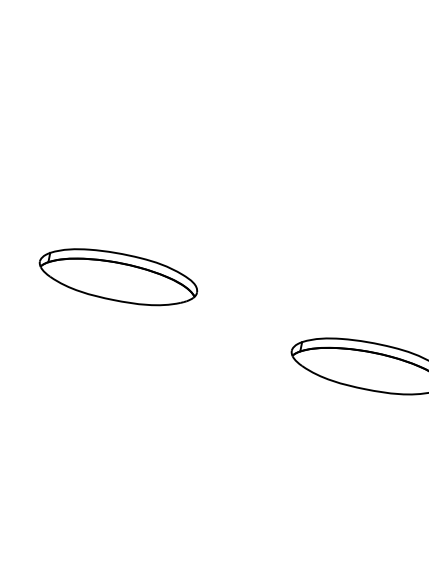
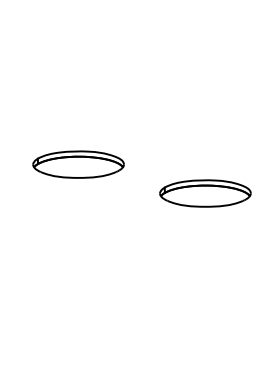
part: (118, 276) -> (78, 164), moved

